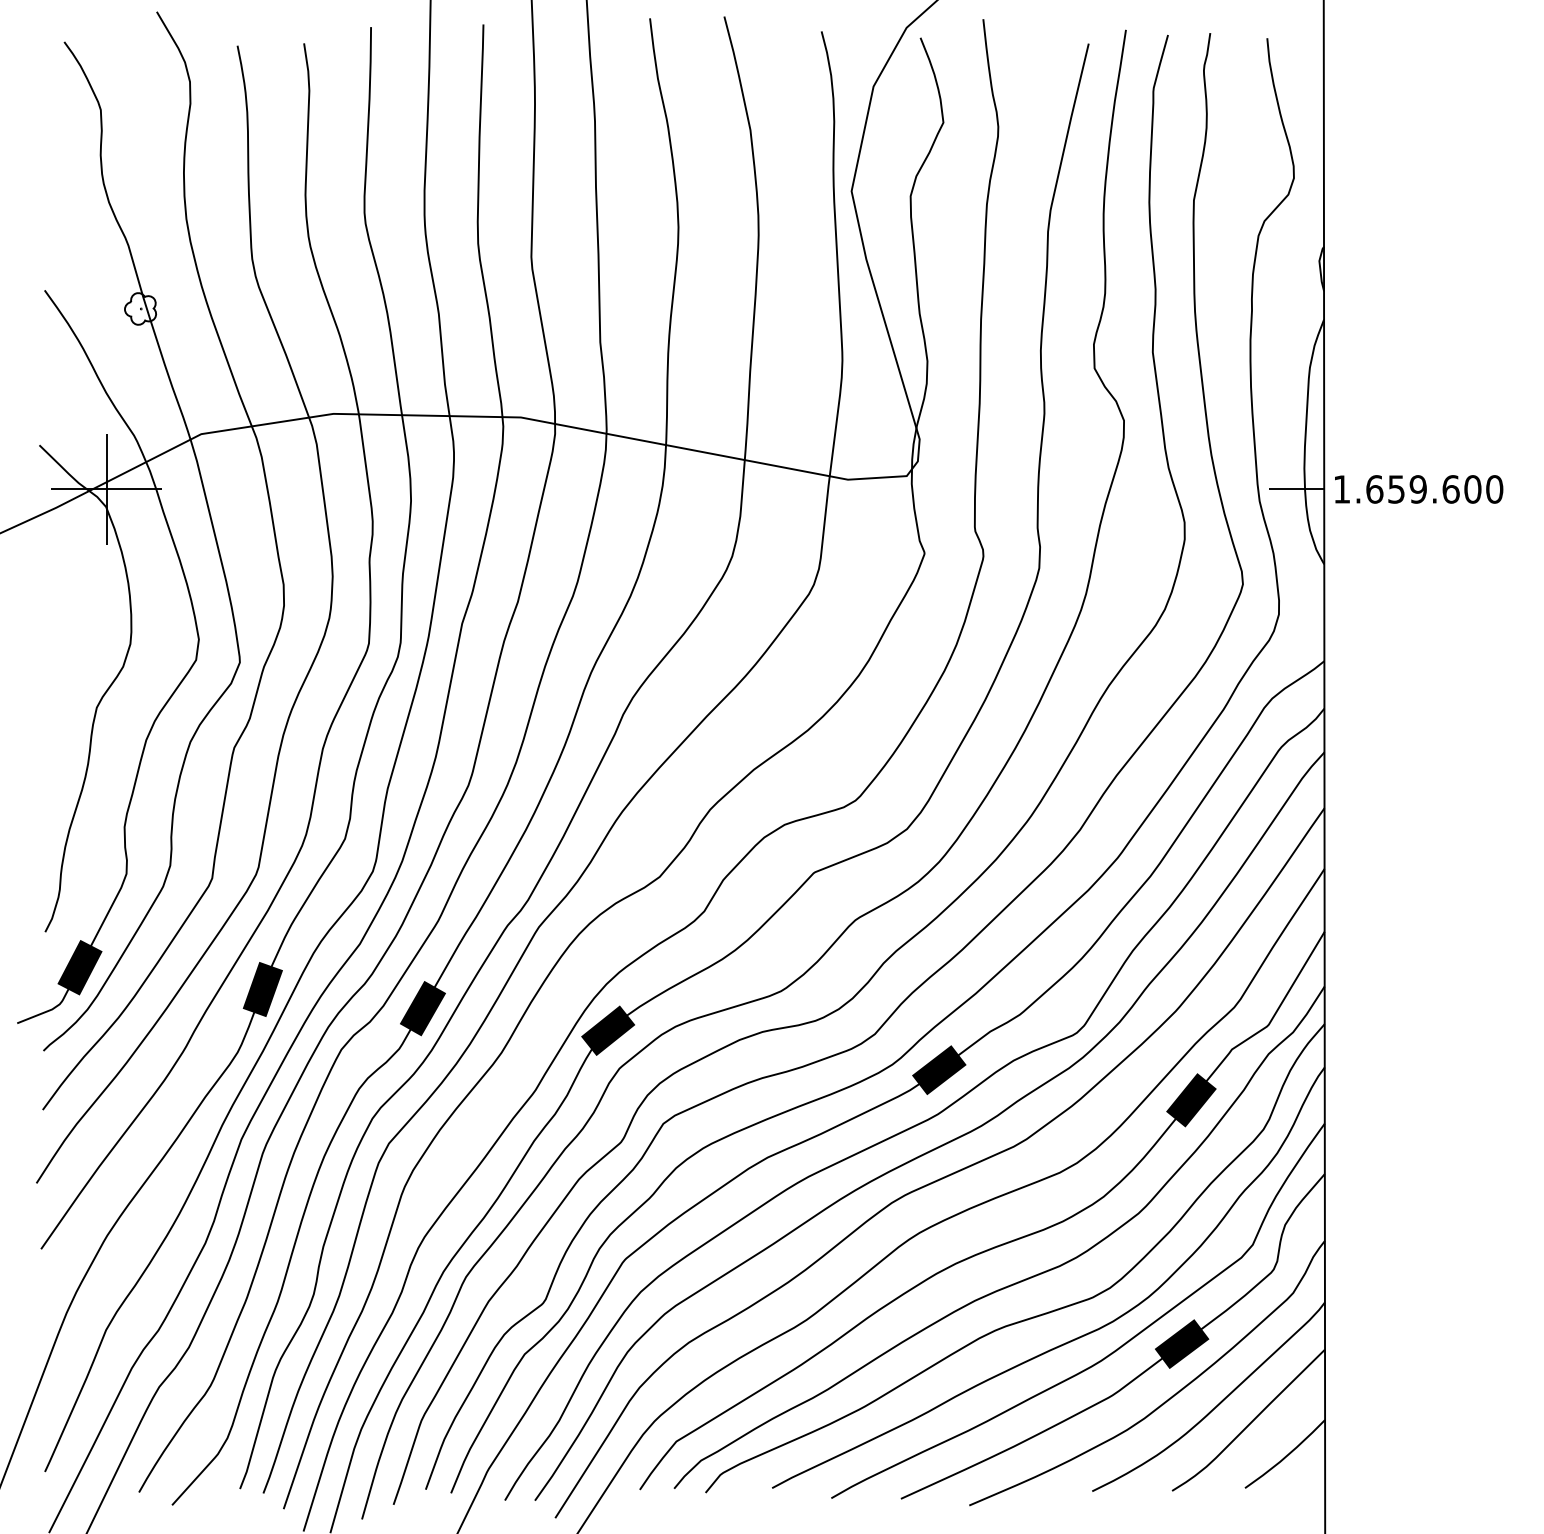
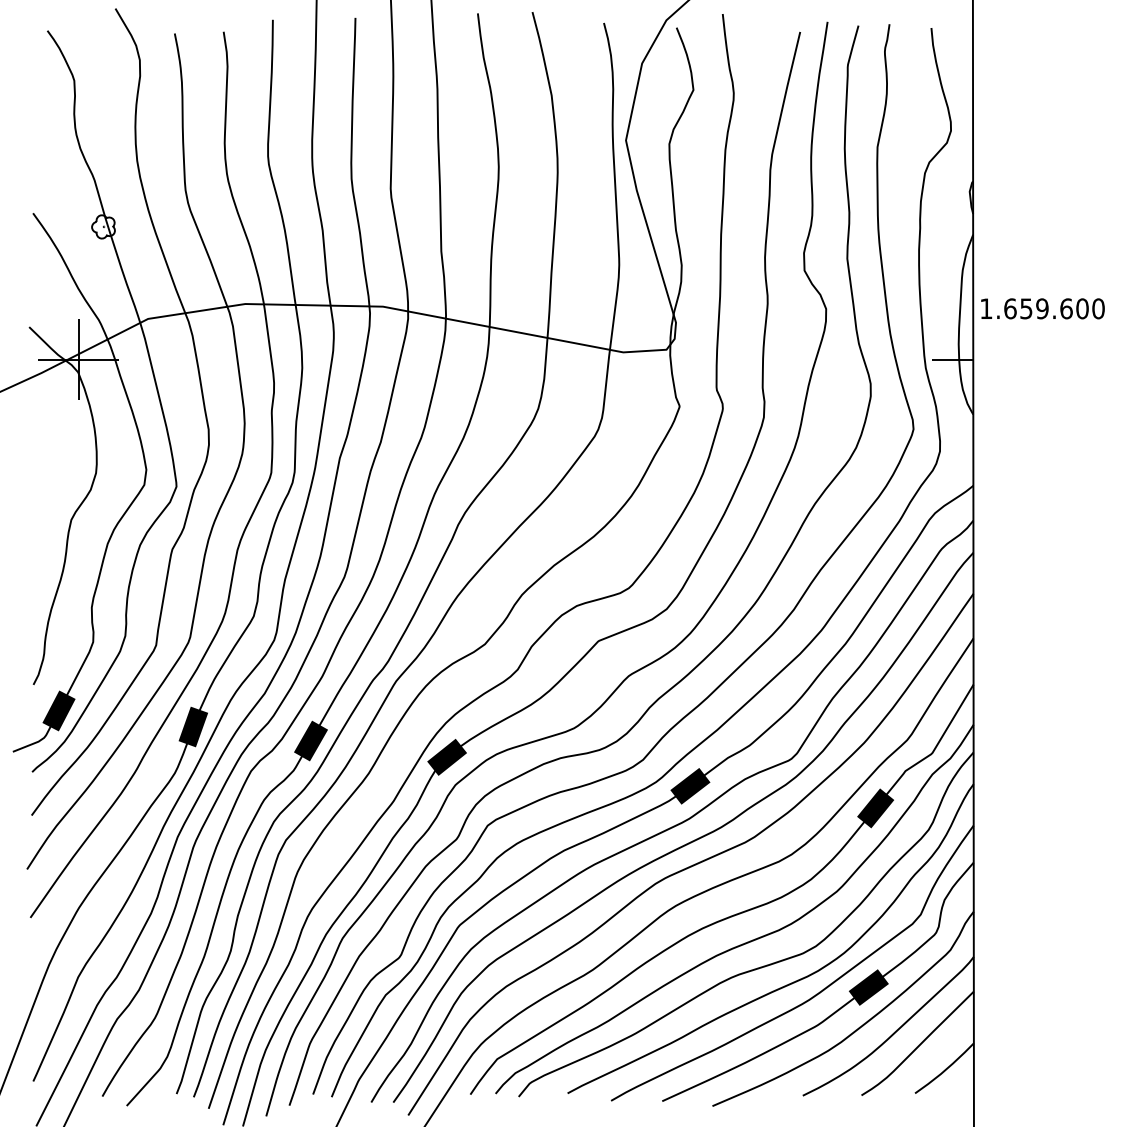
text: (1419, 489) -> (1043, 308), moved

